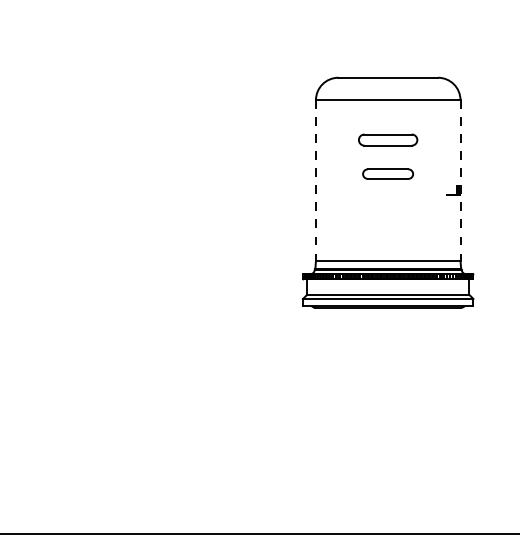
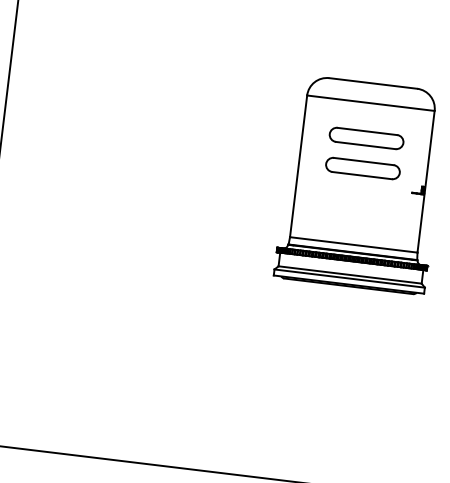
part: (387, 139) -> (366, 137), size x1.43
part: (387, 173) -> (362, 167), size x1.67
line: (315, 180) -> (298, 166), dashed -> solid
line: (460, 180) -> (426, 181), dashed -> solid

